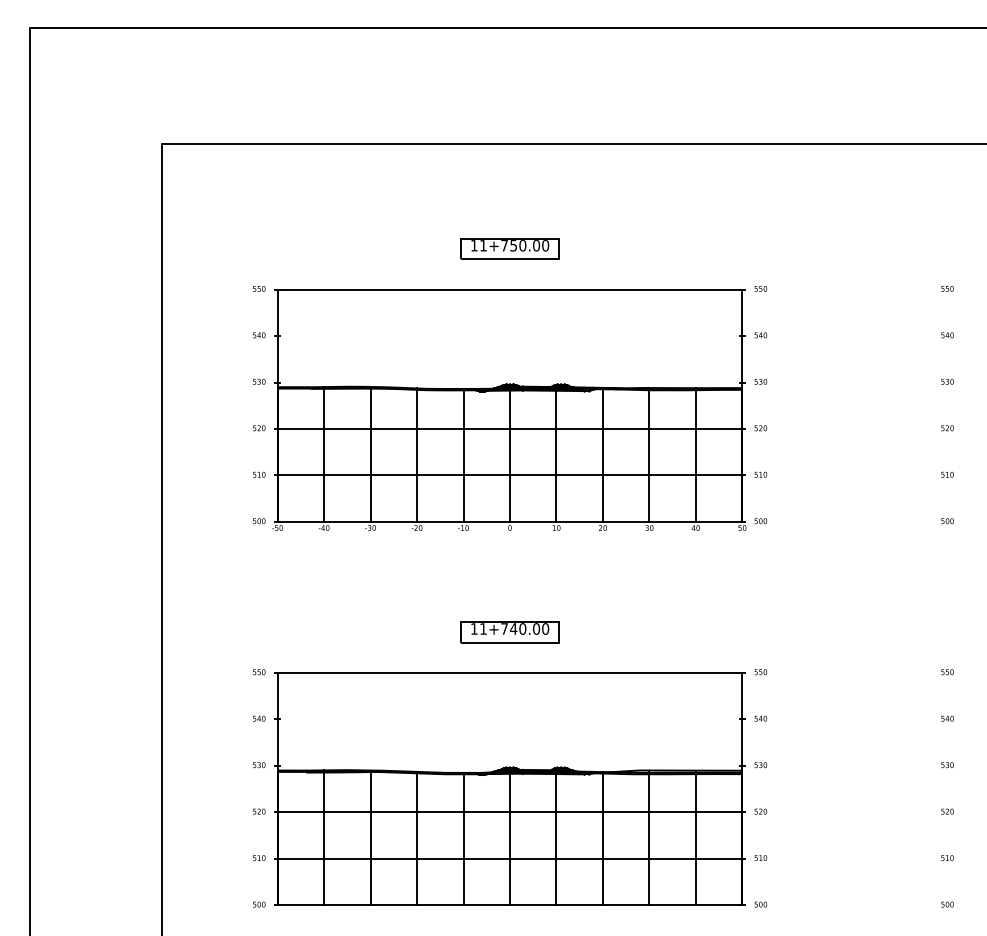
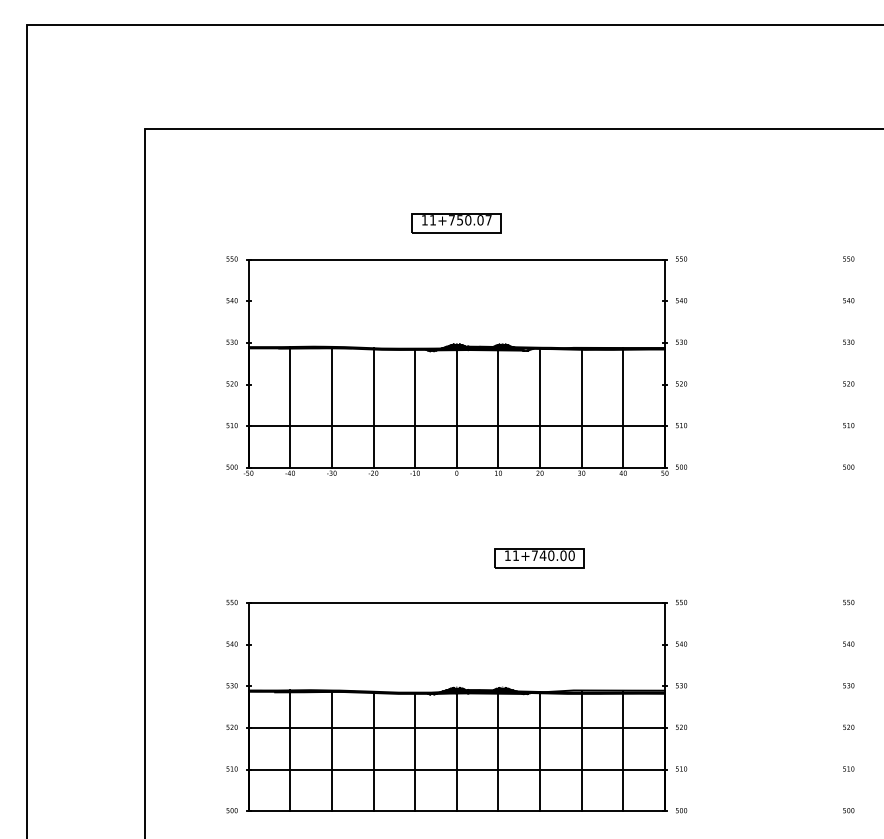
text: (545, 245) -> (488, 220), 11+750.00 -> 11+750.07
line: (509, 428) -> (456, 384), removed
part: (509, 632) -> (539, 558), moved

